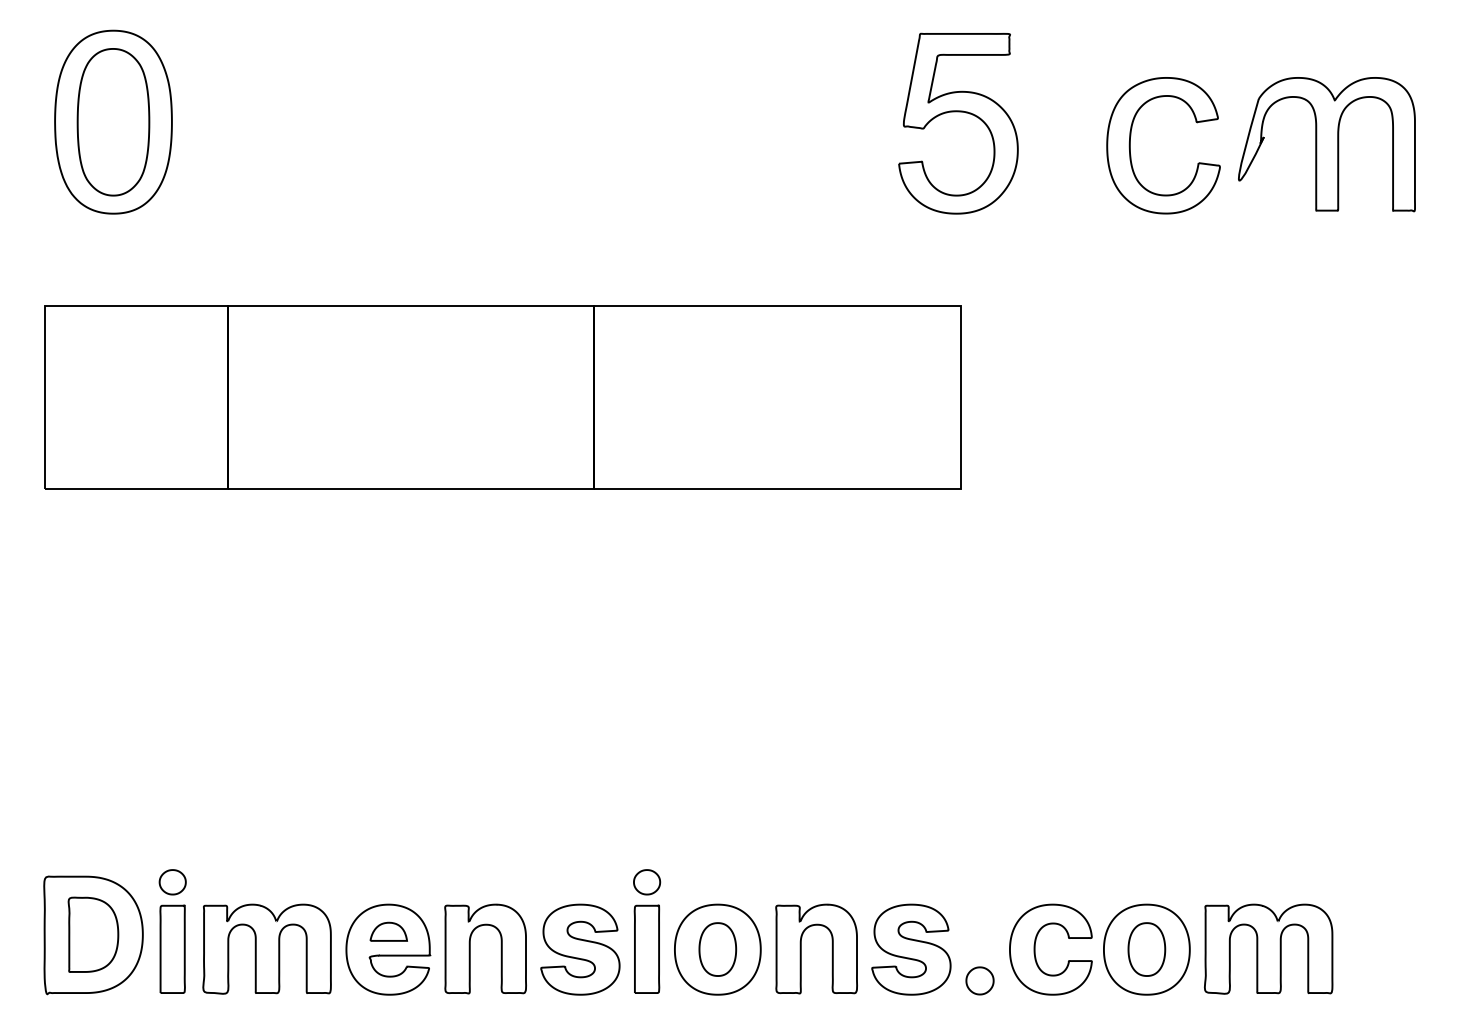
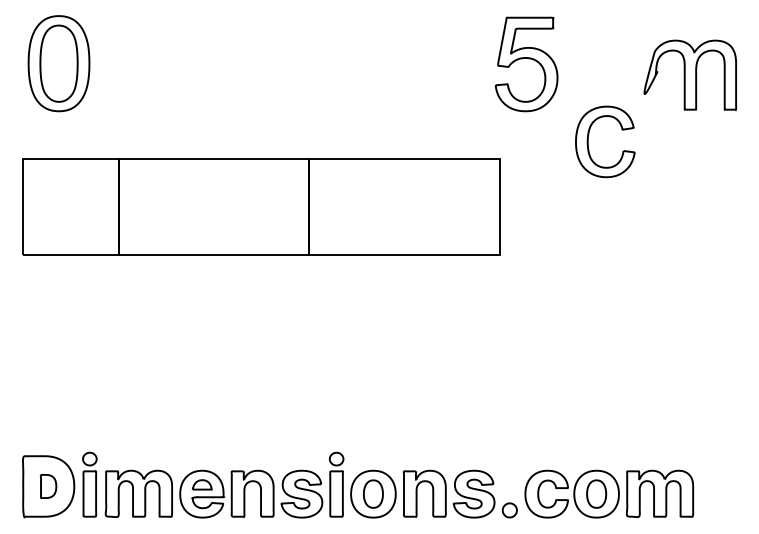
part: (958, 123) -> (526, 64), moved
part: (1131, 144) -> (588, 141), moved
part: (93, 934) -> (48, 486), size x0.6

